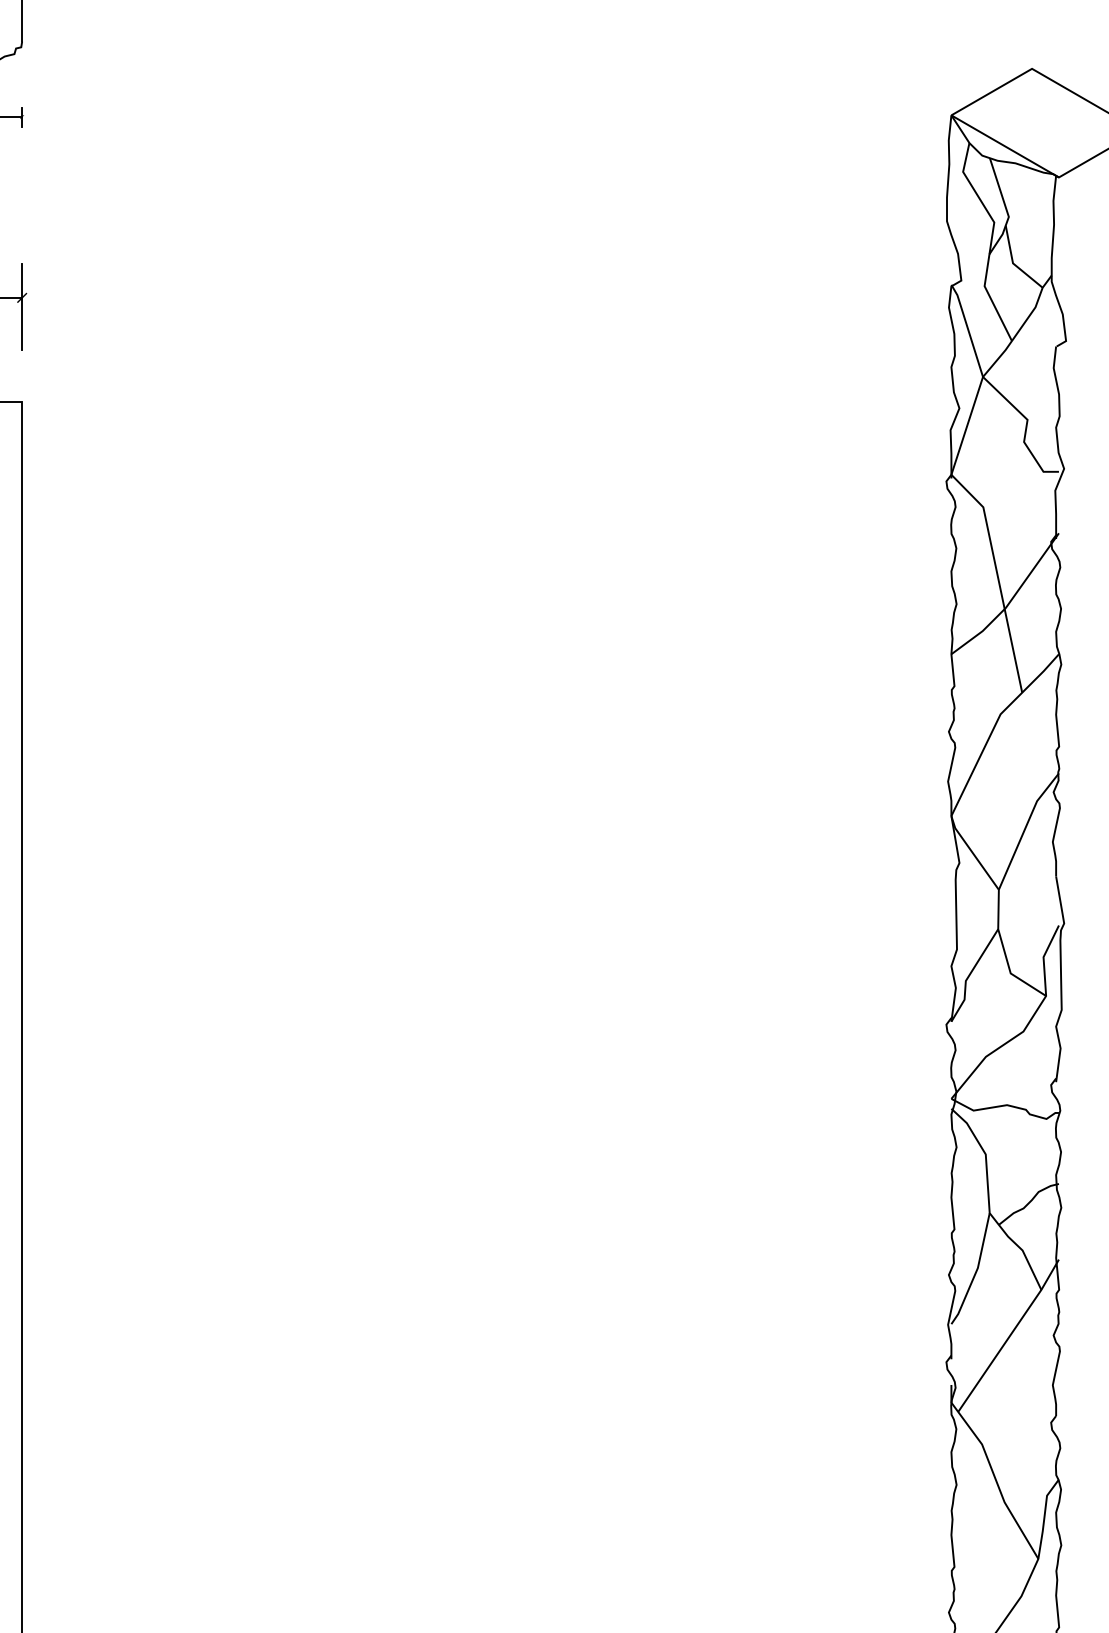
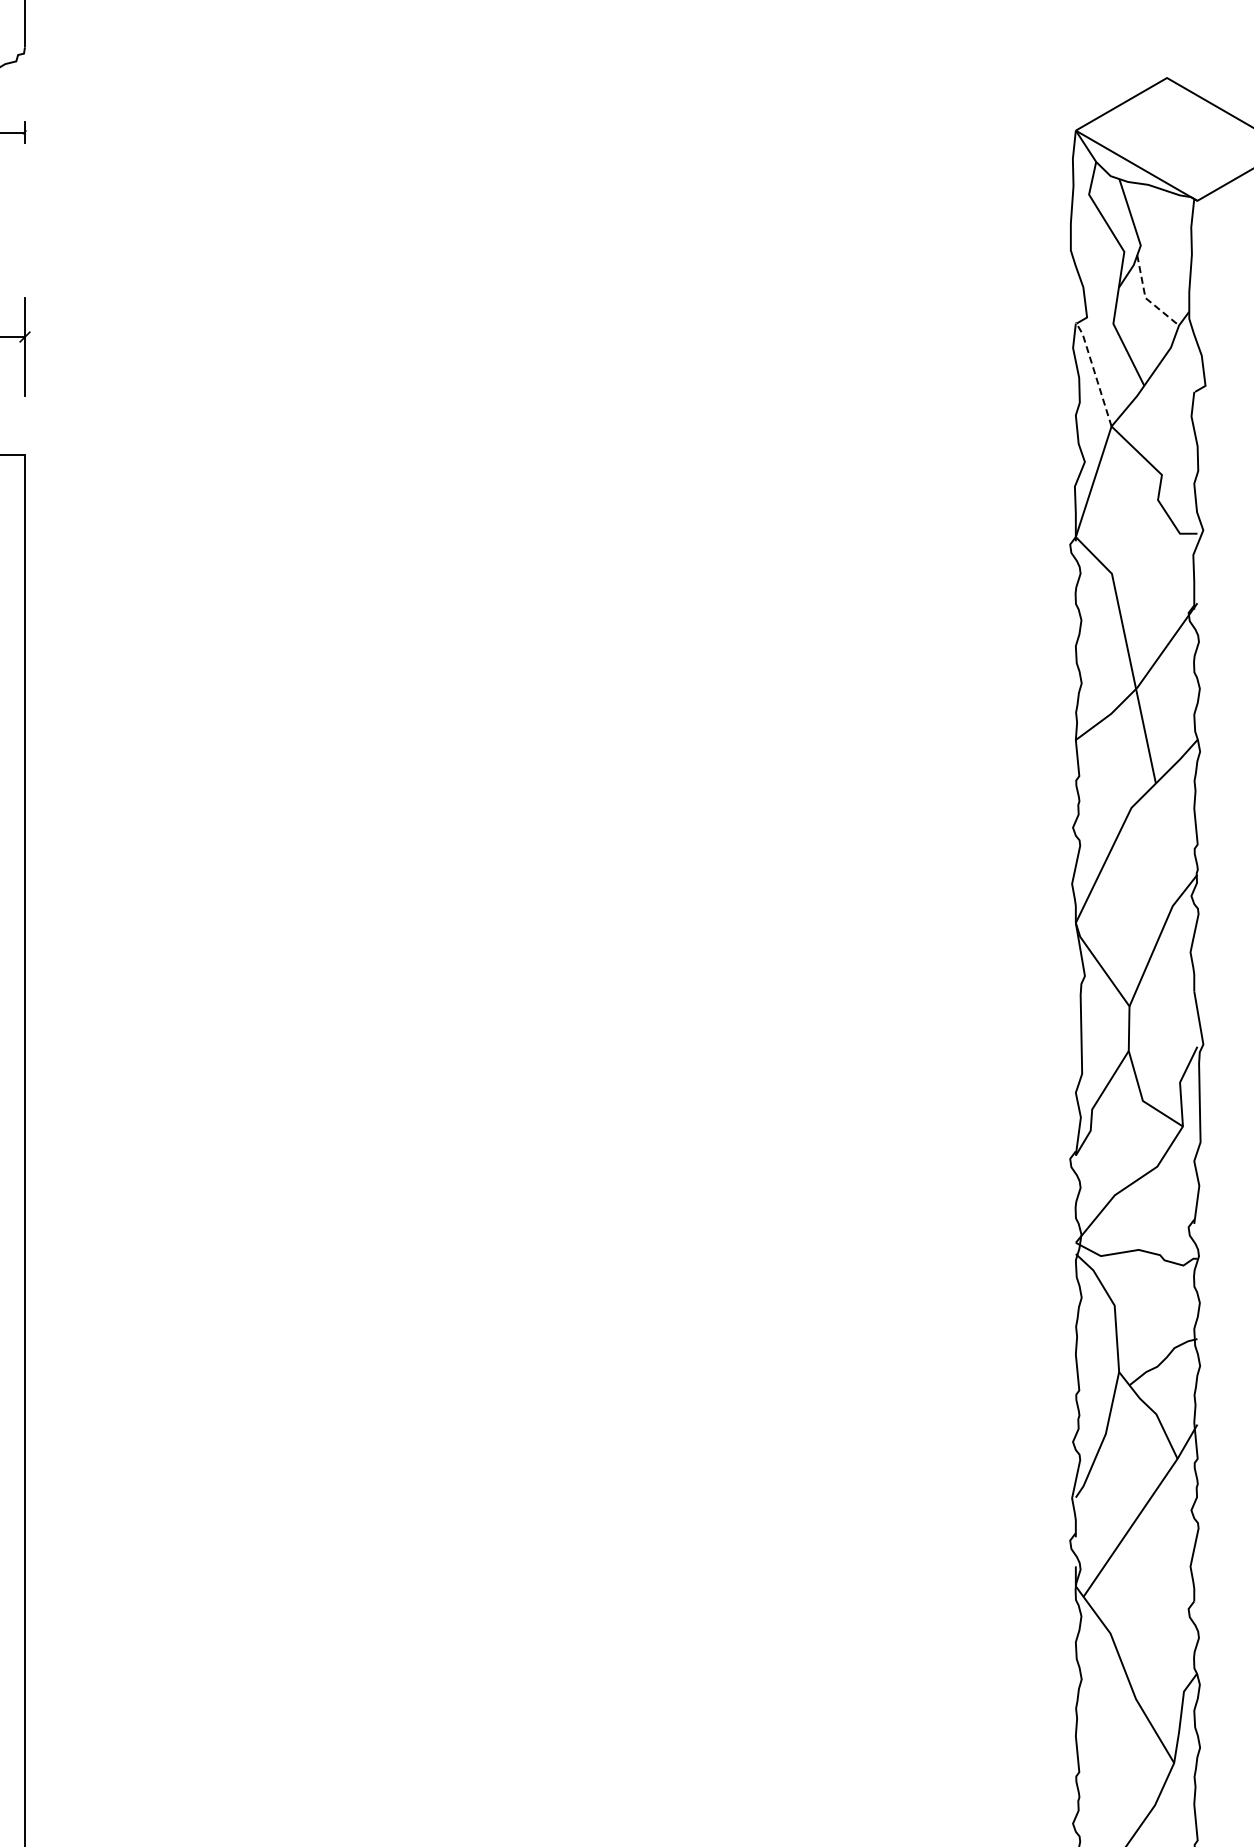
line: (1013, 263) -> (1145, 298), solid -> dashed
line: (967, 329) -> (1094, 372), solid -> dashed

